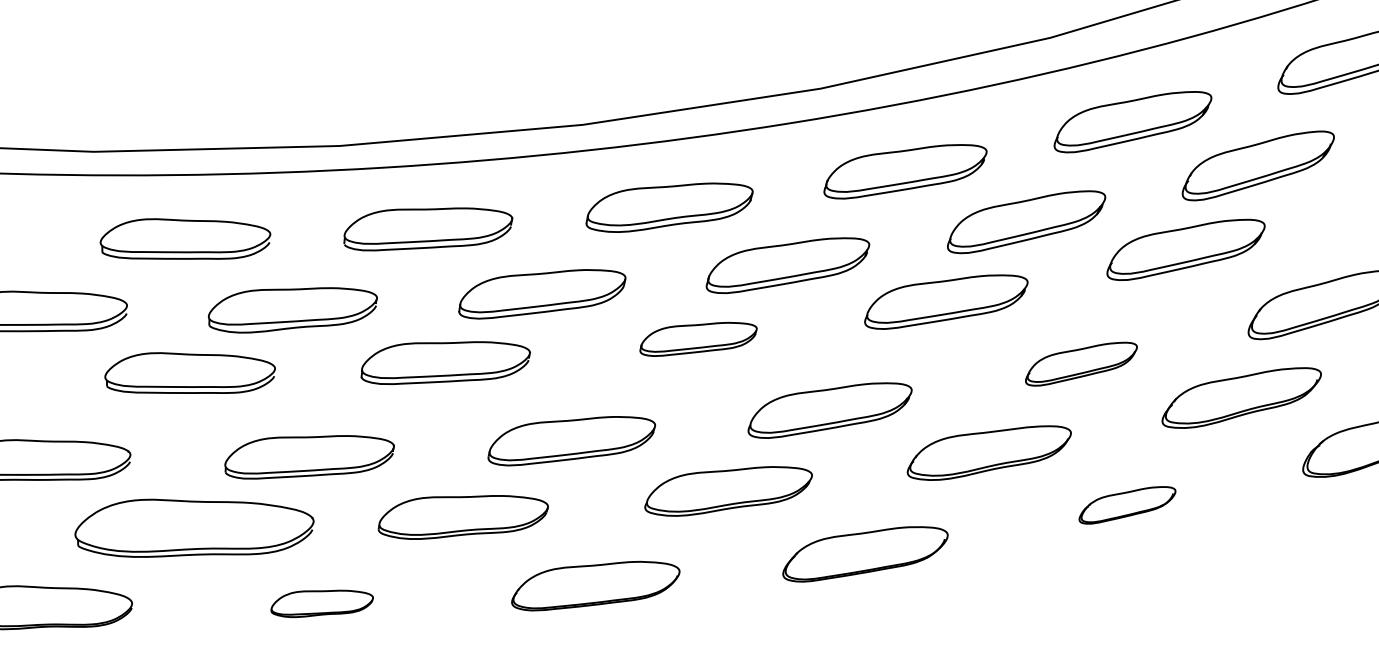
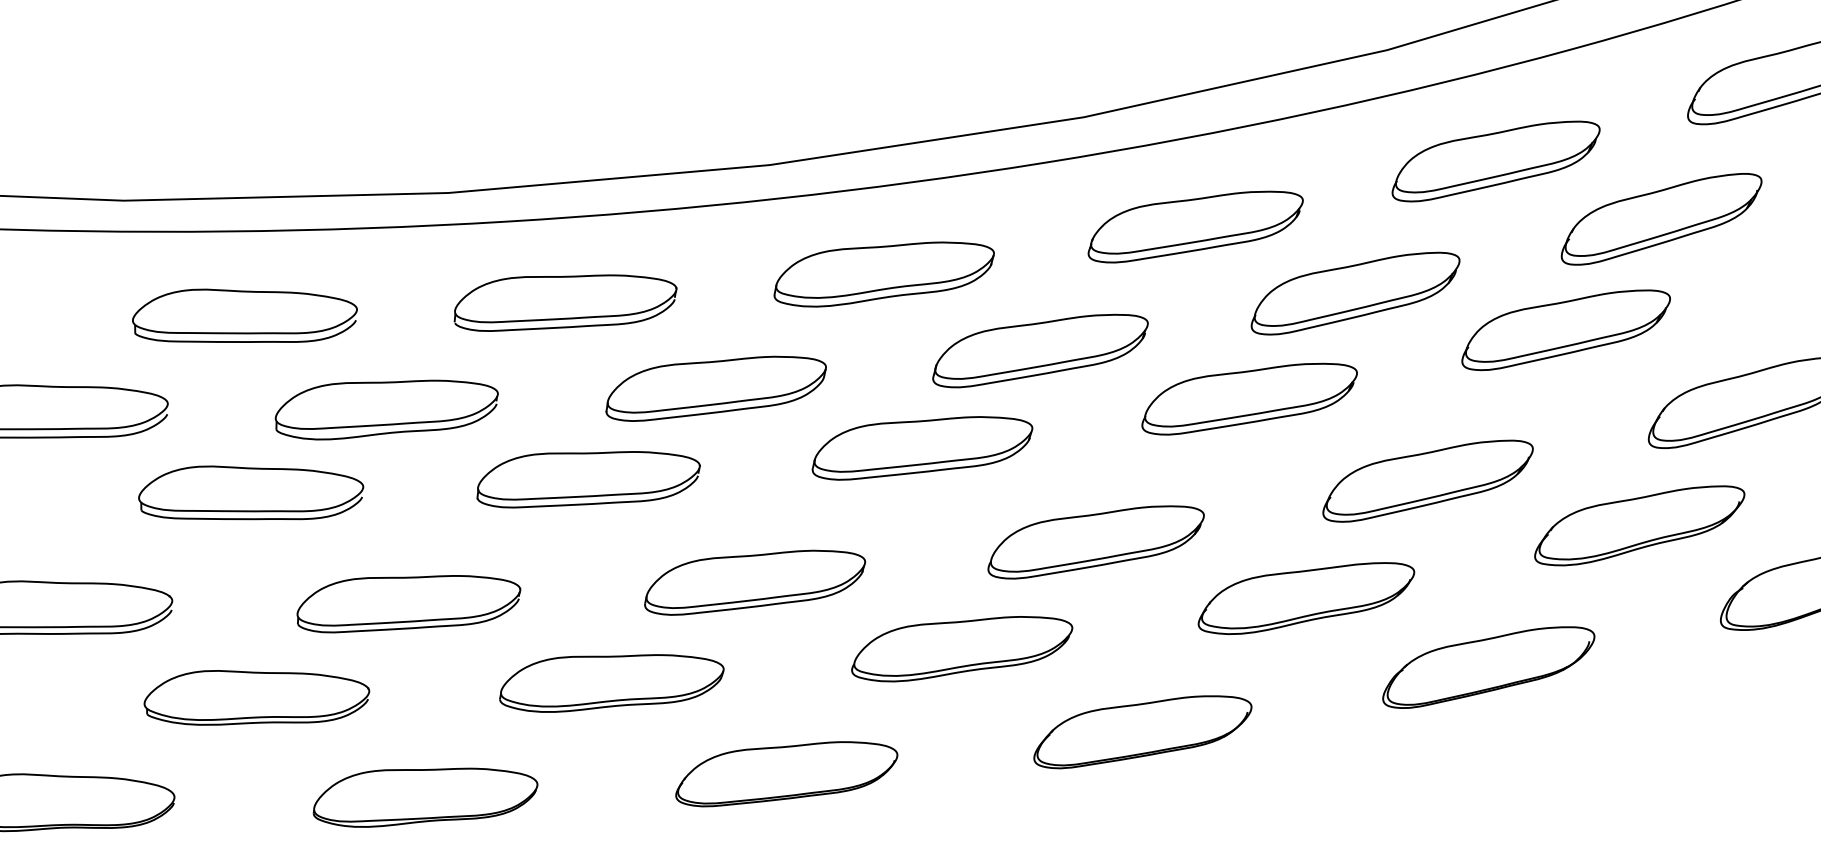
part: (698, 339) -> (922, 448), size x1.43
part: (1081, 363) -> (1427, 480), size x1.43
part: (1127, 505) -> (1488, 667), size x1.67
part: (194, 528) -> (256, 697), size x0.71
part: (322, 603) -> (425, 797), size x1.67

